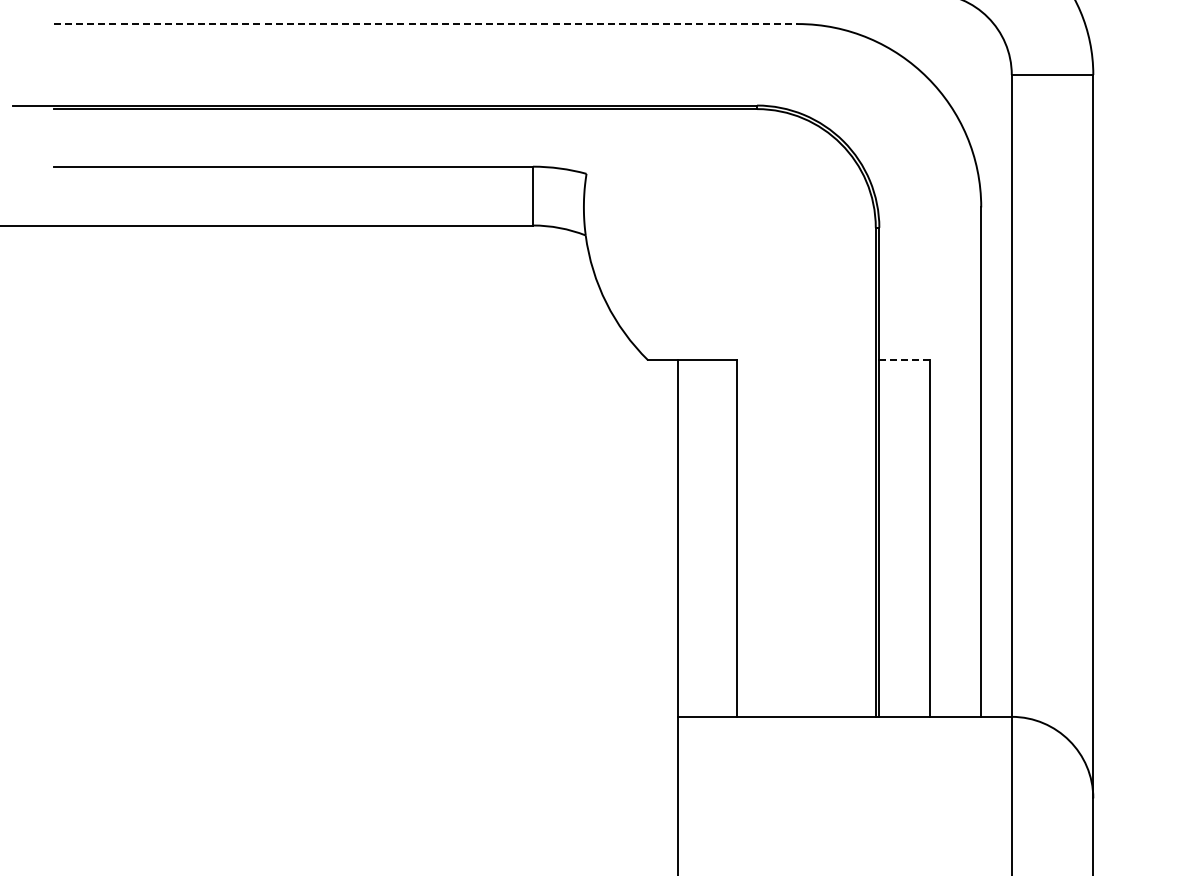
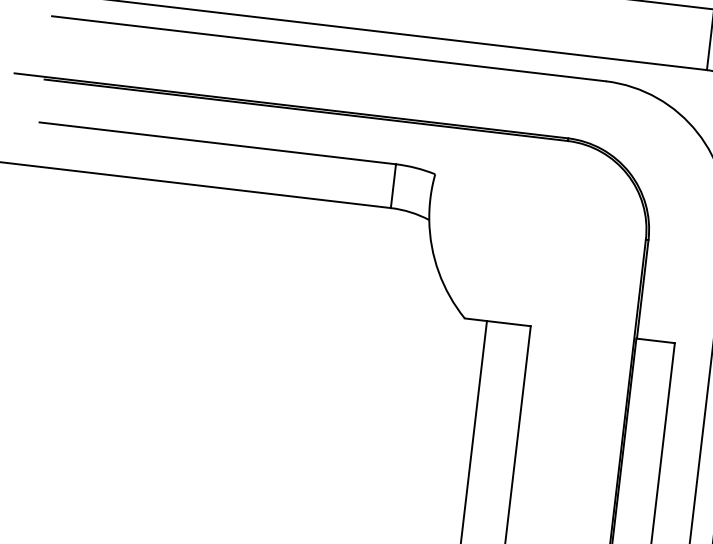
line: (425, 24) -> (328, 49), dashed -> solid
line: (904, 360) -> (655, 341), dashed -> solid

